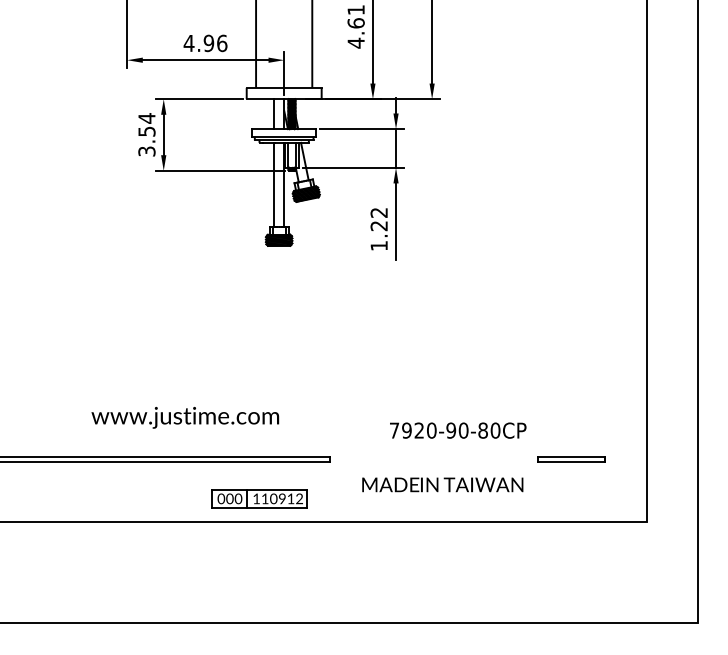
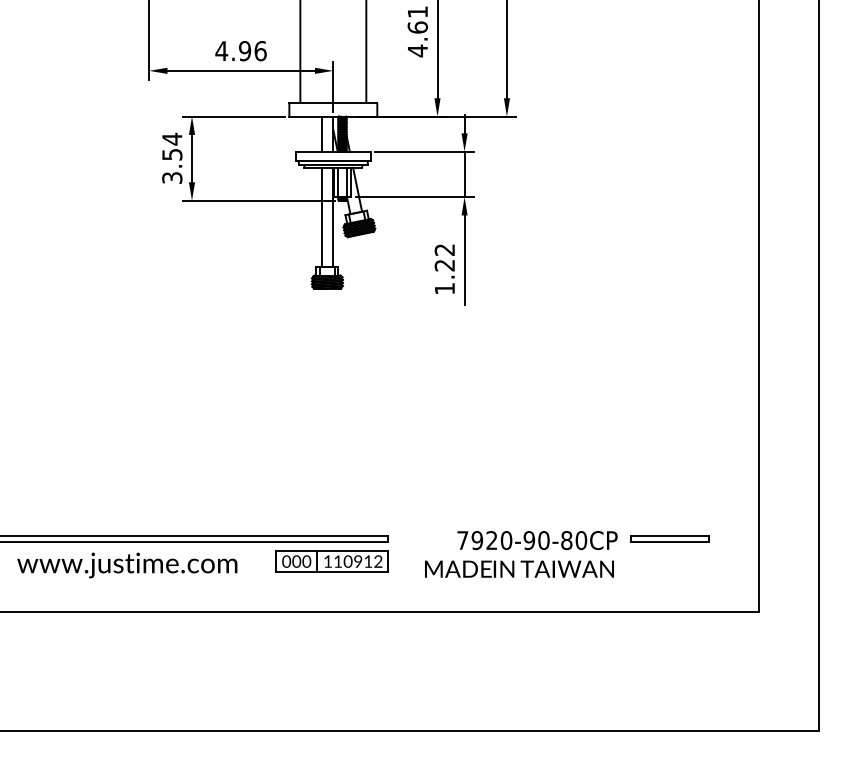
text: (185, 417) -> (127, 565), moved
text: (458, 430) -> (537, 540), moved
part: (259, 498) -> (331, 561), moved

